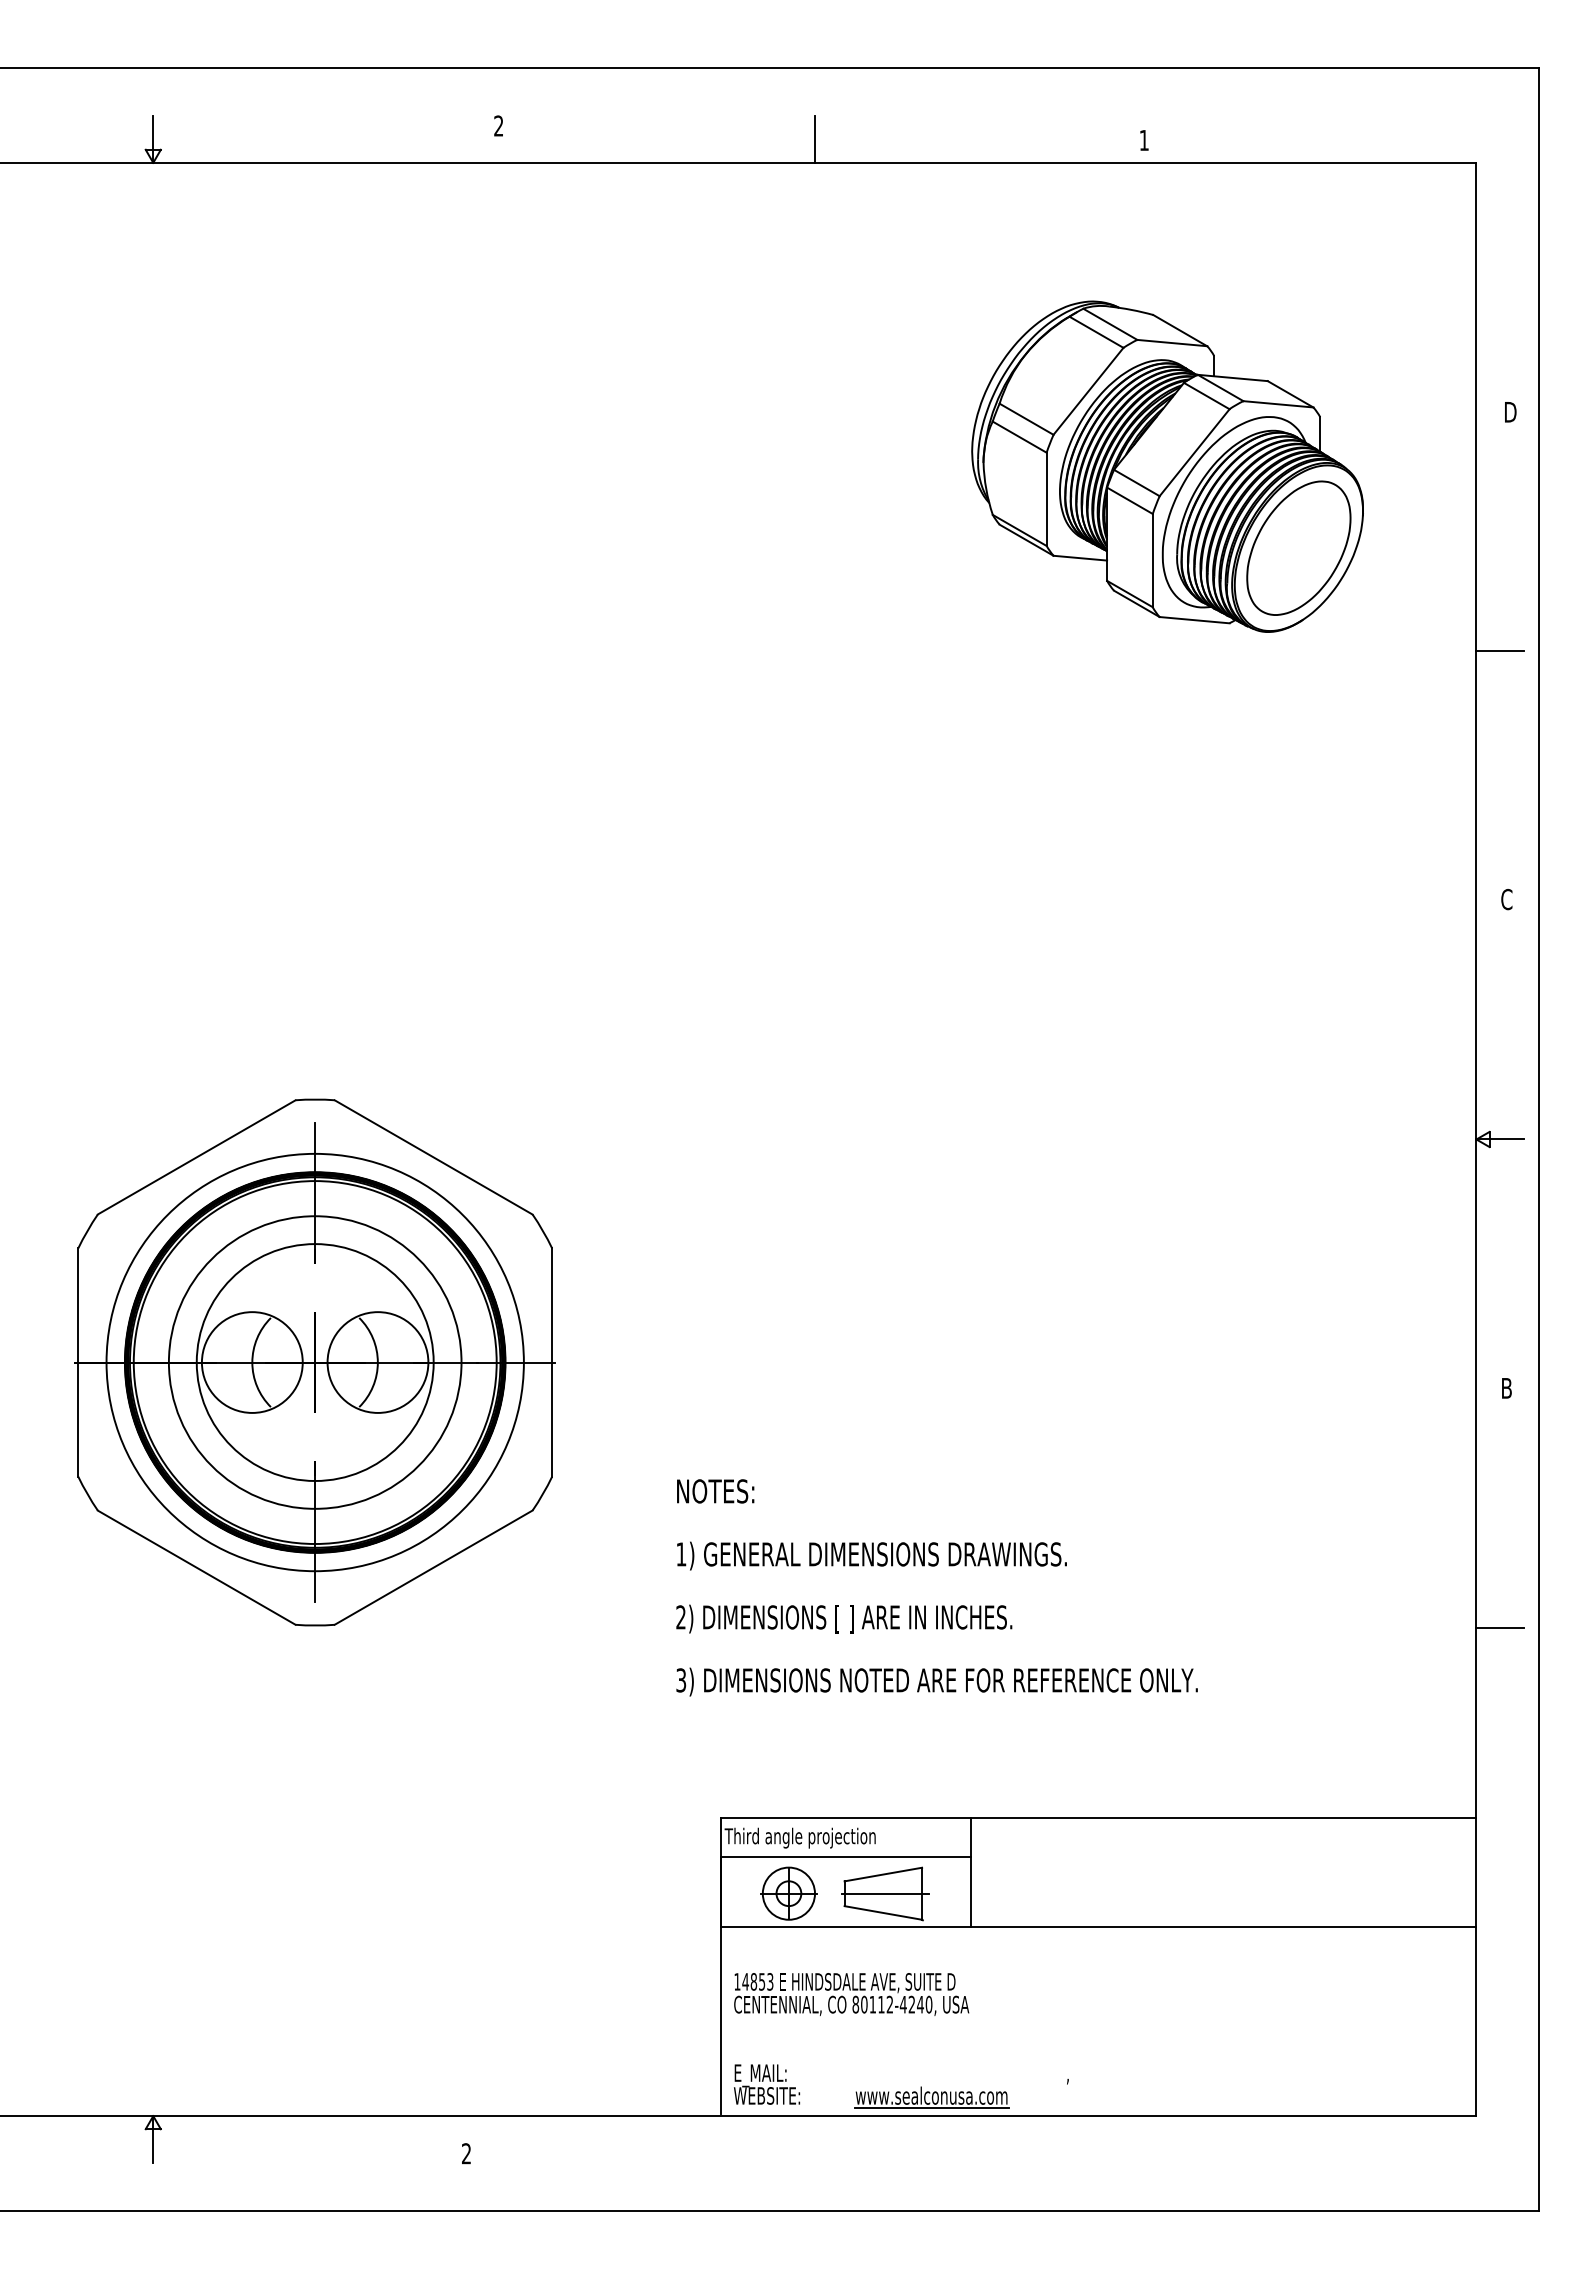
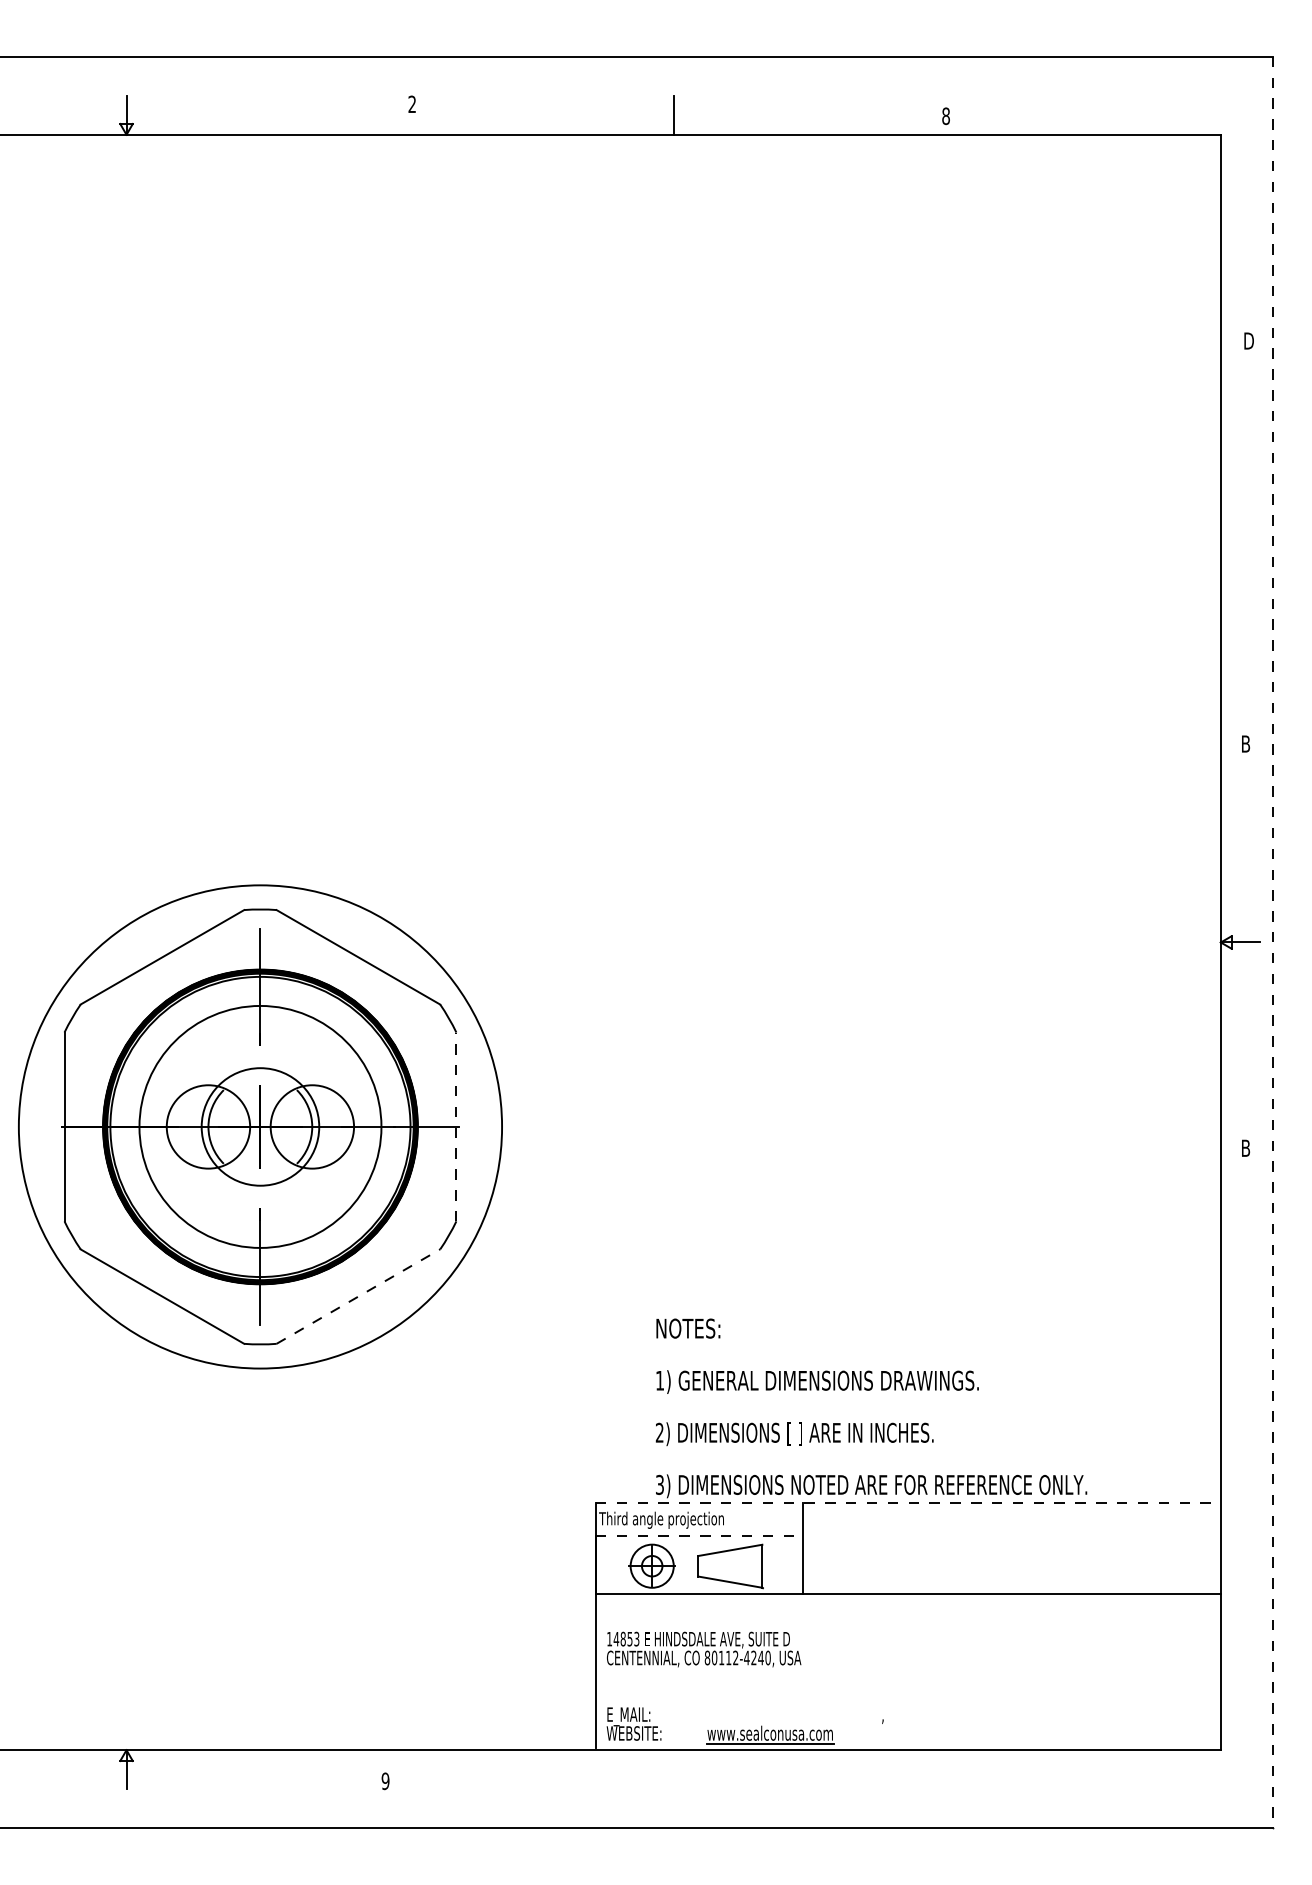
text: (1143, 140) -> (945, 116), 1 -> 8
part: (1167, 466) -> (965, 385), removed
line: (1499, 651) -> (1239, 538), removed
text: (1506, 899) -> (1245, 744), C -> B
line: (1539, 1139) -> (1272, 942), solid -> dashed
circle: (314, 1362) -> (259, 1126), size x0.6
circle: (314, 1362) -> (259, 1126), size x1.4
line: (552, 1362) -> (456, 1126), solid -> dashed
line: (434, 1567) -> (359, 1296), solid -> dashed
text: (936, 1587) -> (871, 1408), moved
line: (1499, 1627) -> (1239, 1346), removed
line: (1098, 1817) -> (908, 1503), solid -> dashed
line: (846, 1857) -> (699, 1536), solid -> dashed
line: (885, 1893) -> (732, 1566), removed
text: (466, 2153) -> (385, 1781), 2 -> 9

